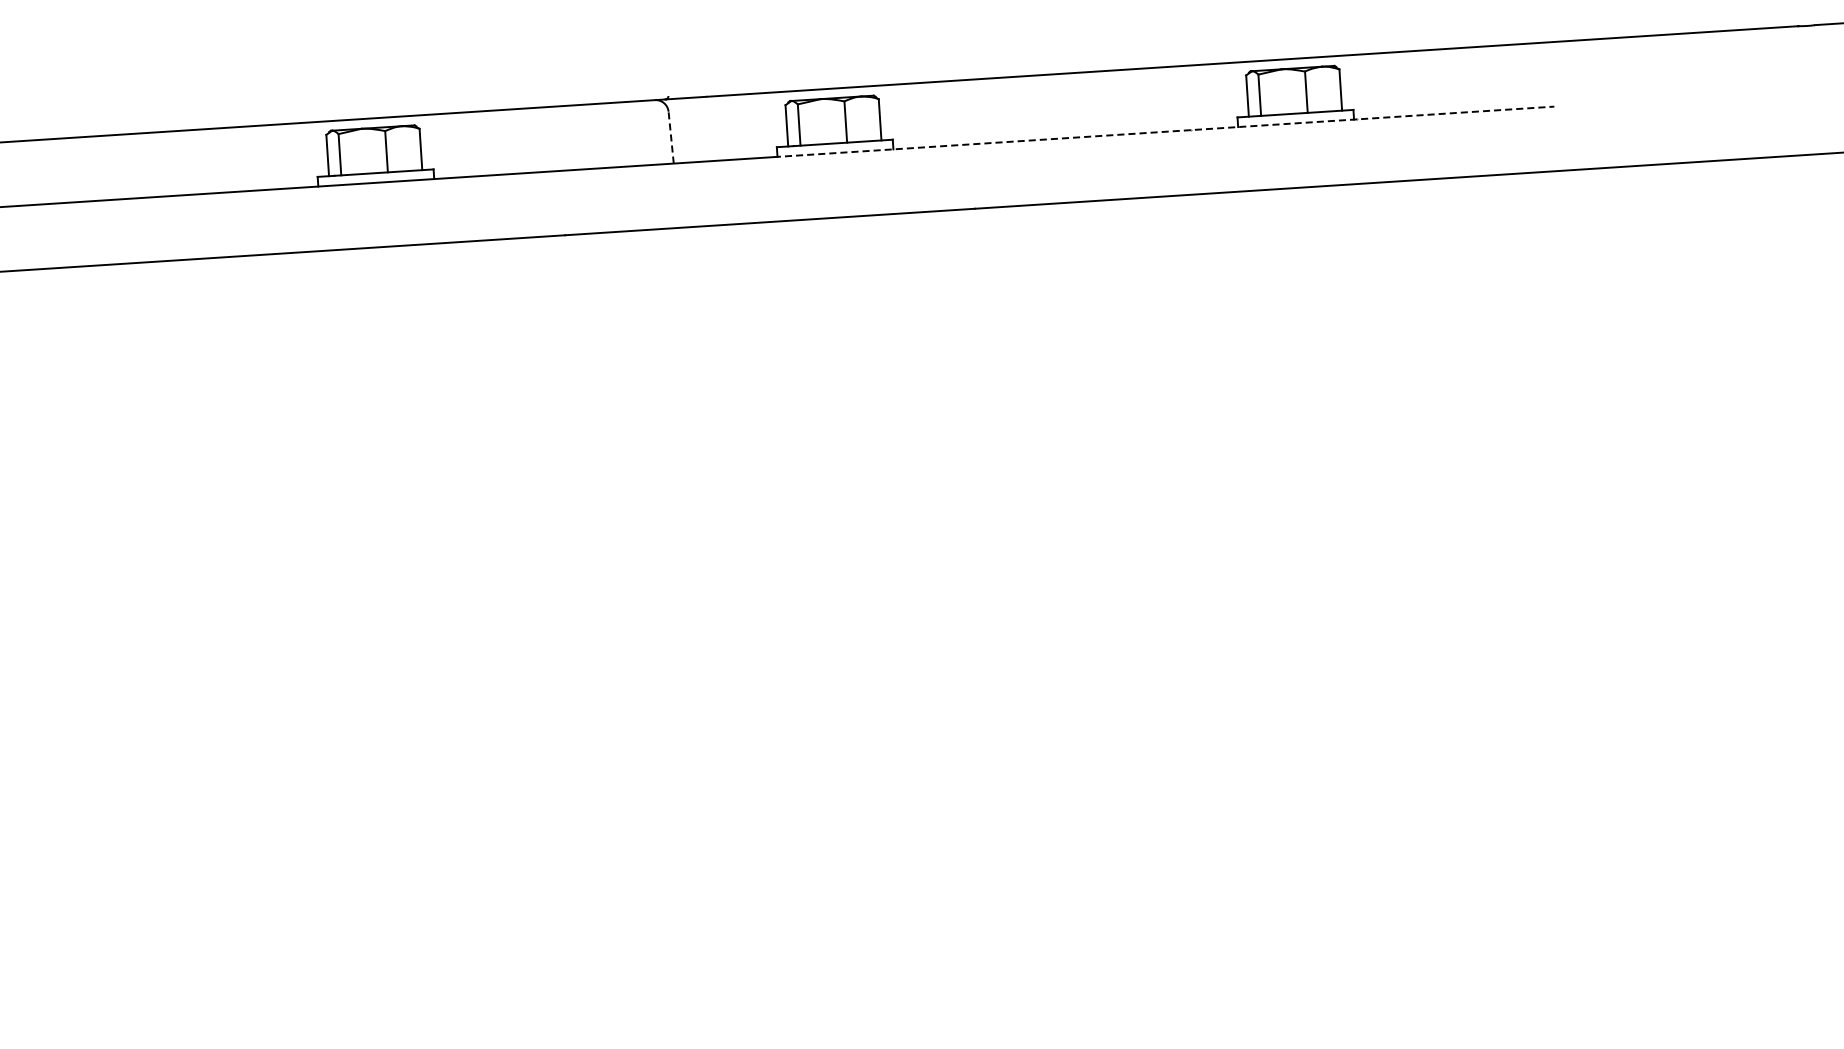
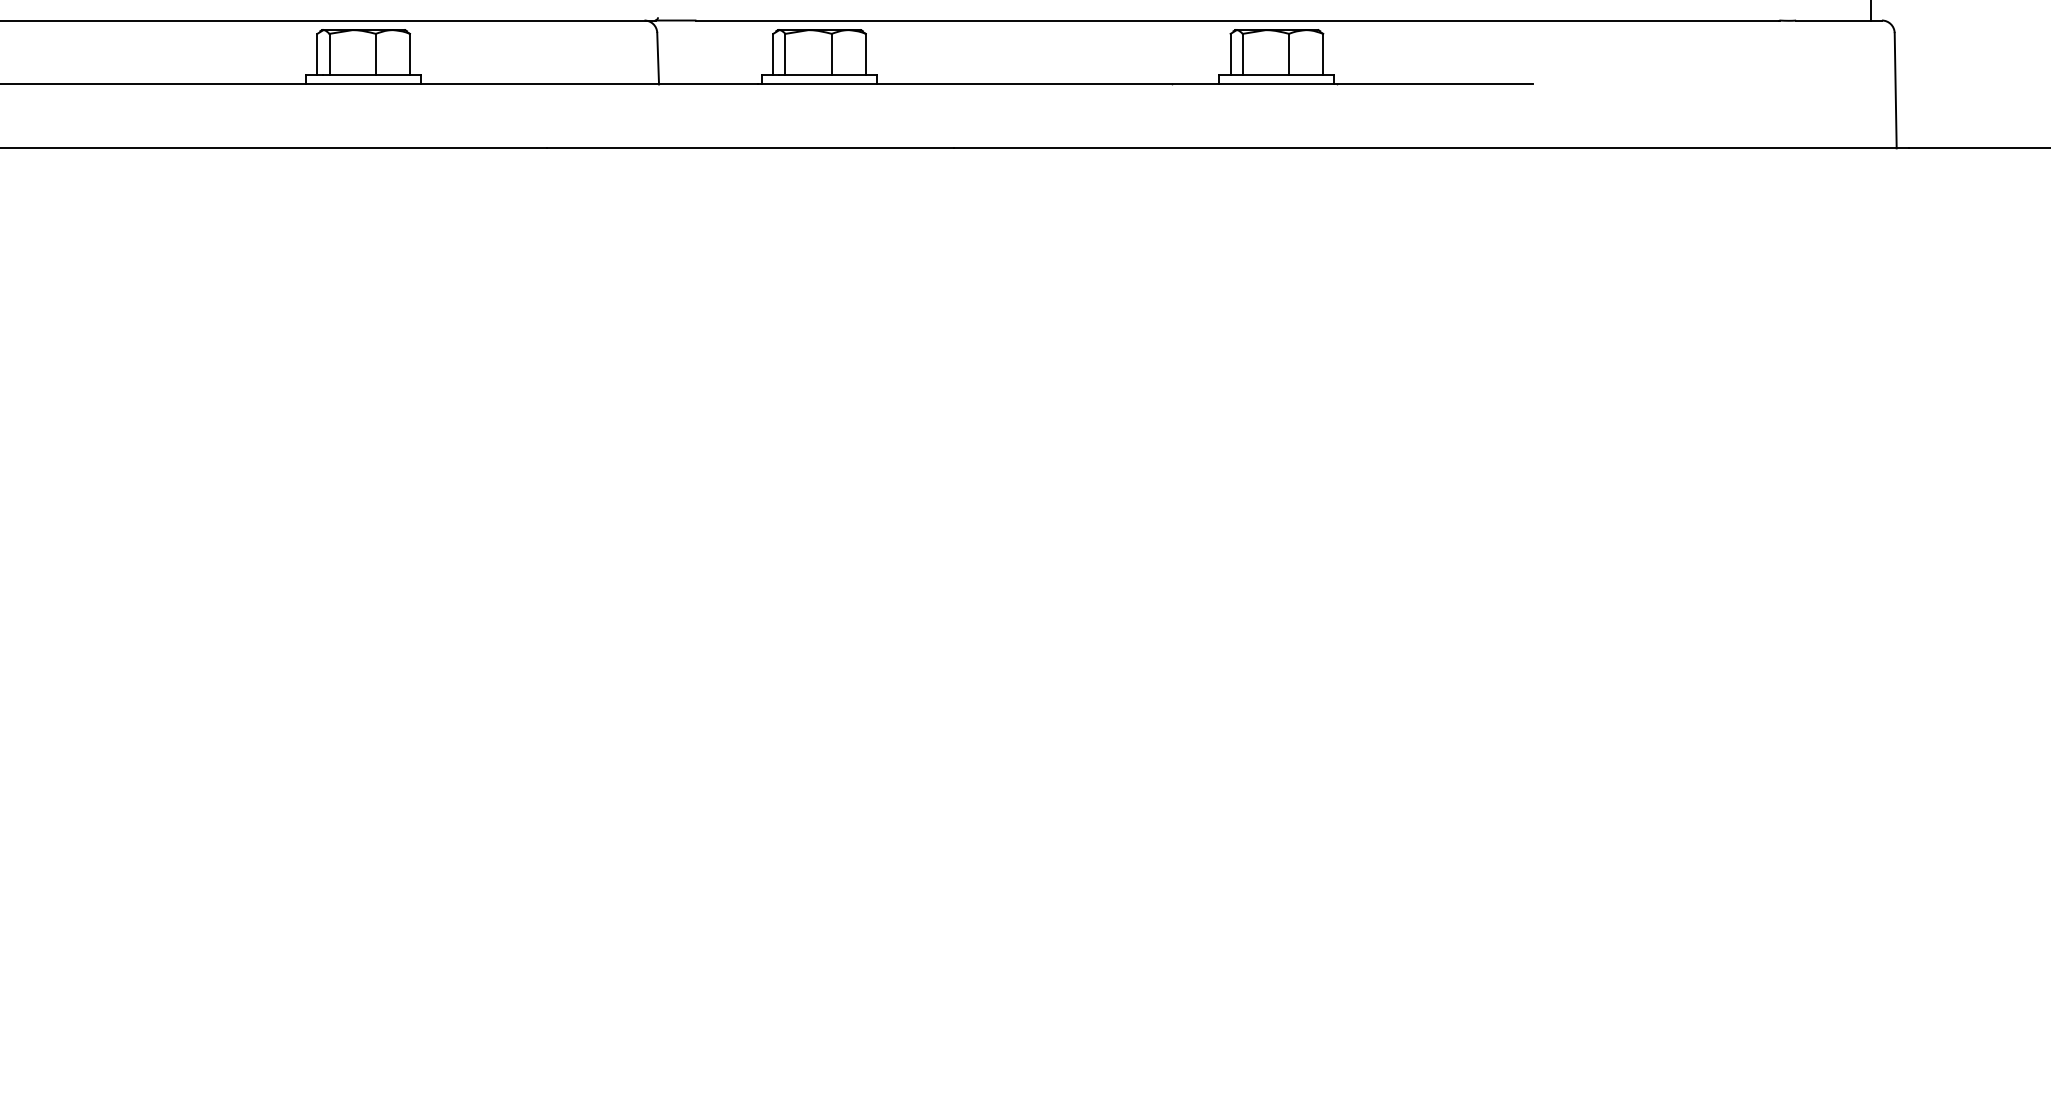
line: (1164, 131) -> (1146, 84), dashed -> solid
line: (671, 137) -> (658, 58), dashed -> solid

